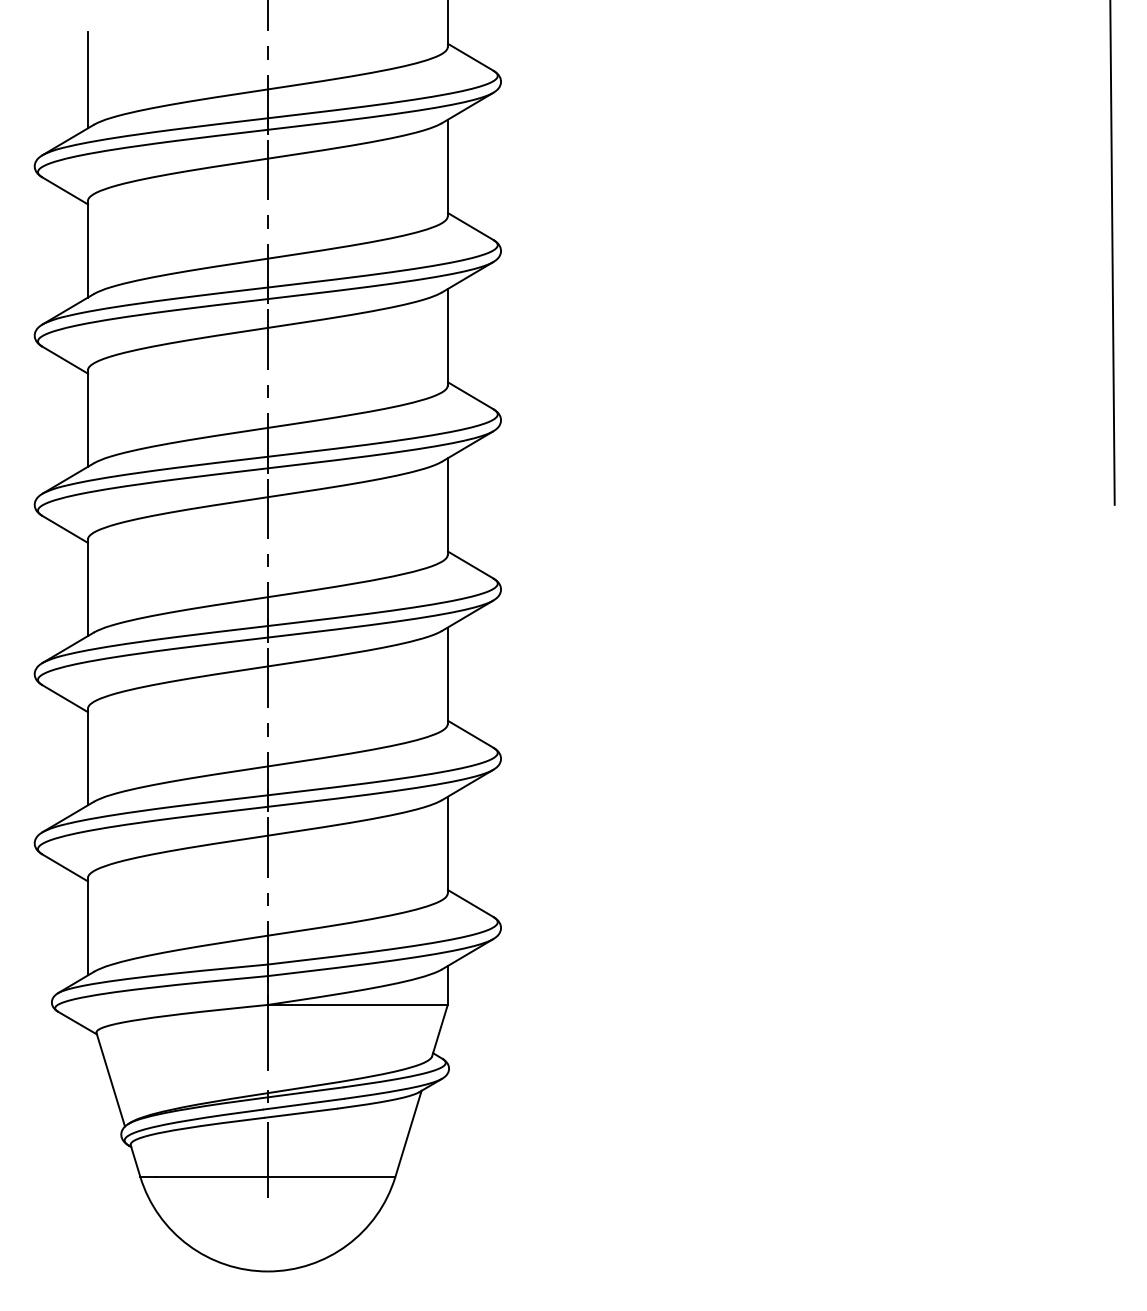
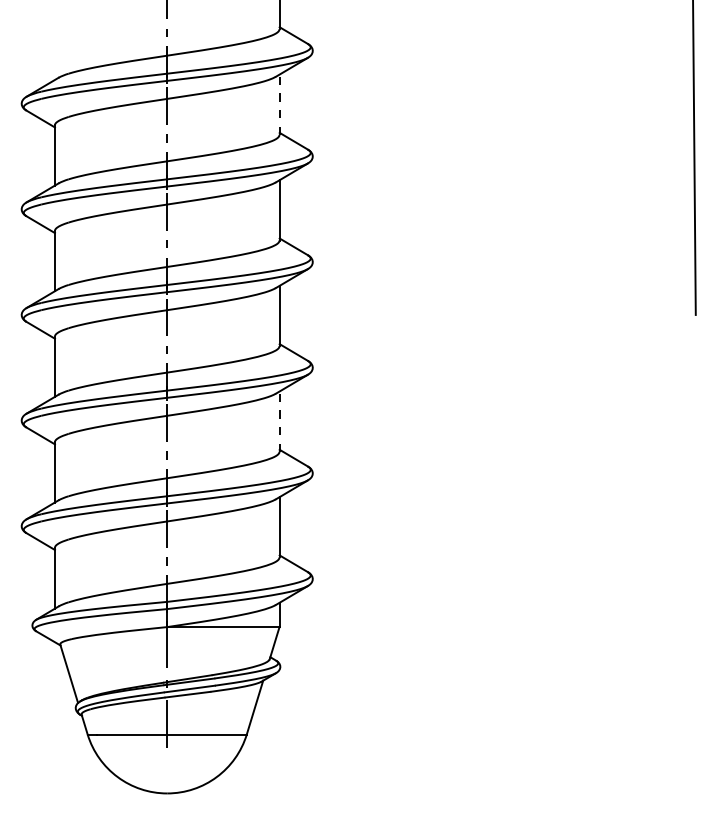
line: (87, 79) -> (54, 49), removed
line: (447, 167) -> (279, 104), solid -> dashed
line: (447, 675) -> (279, 421), solid -> dashed

